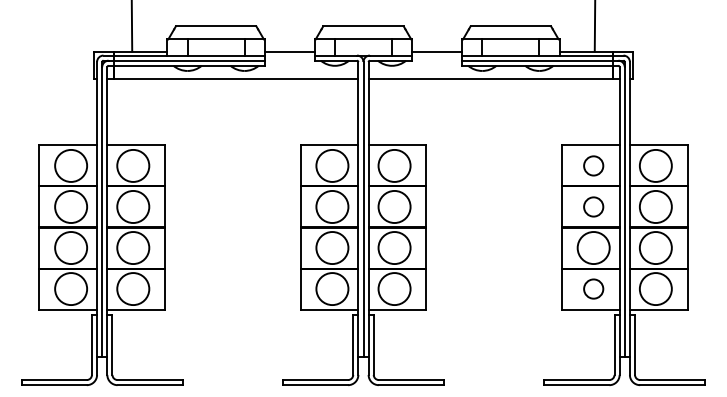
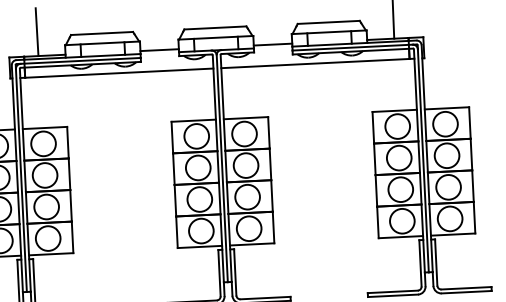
circle: (593, 165) -> (397, 126), size x1.67
circle: (593, 206) -> (399, 157), size x1.67
circle: (593, 289) -> (402, 221), size x1.67

